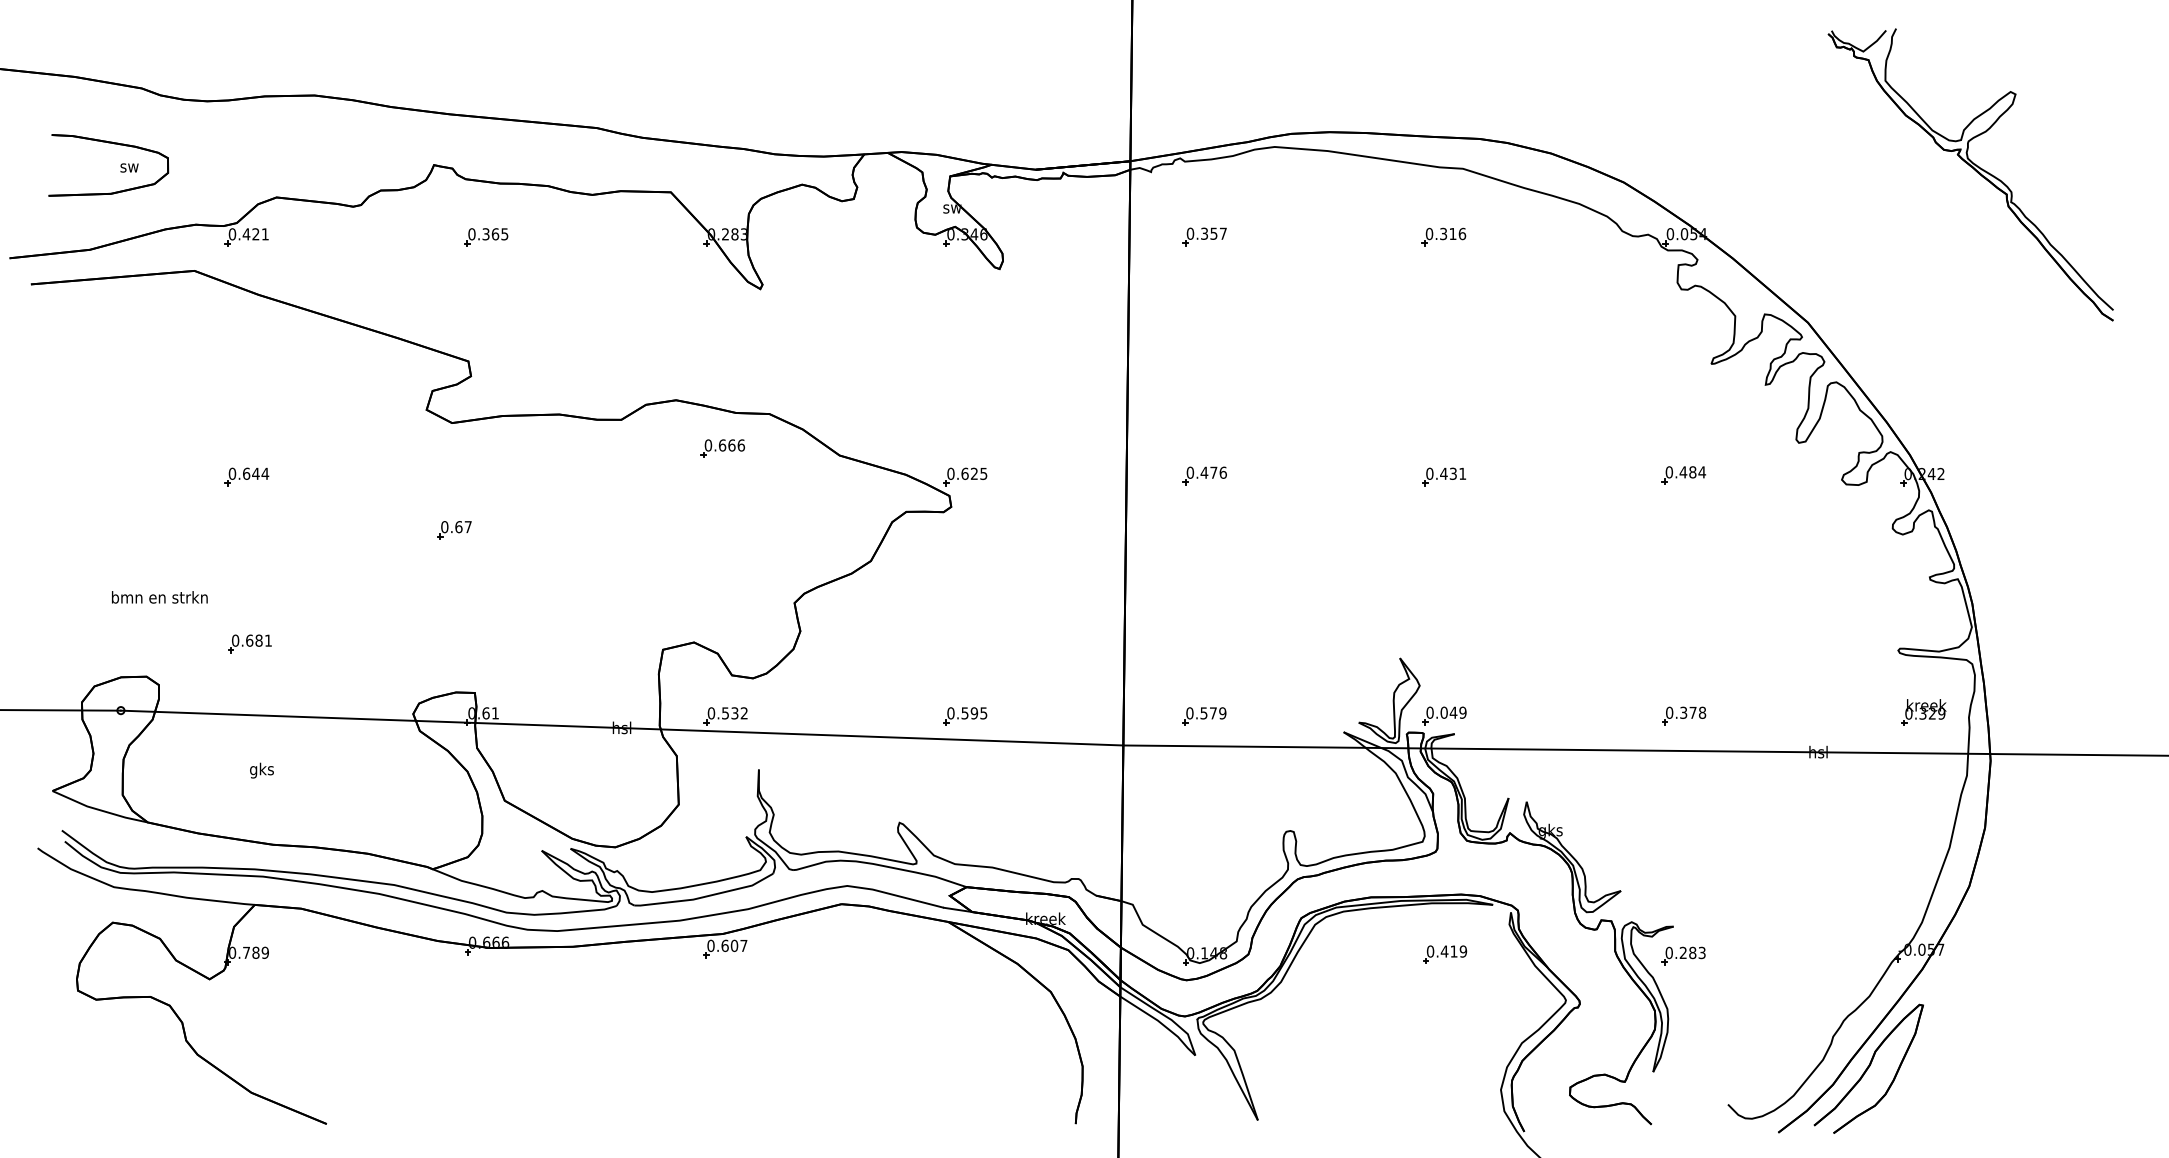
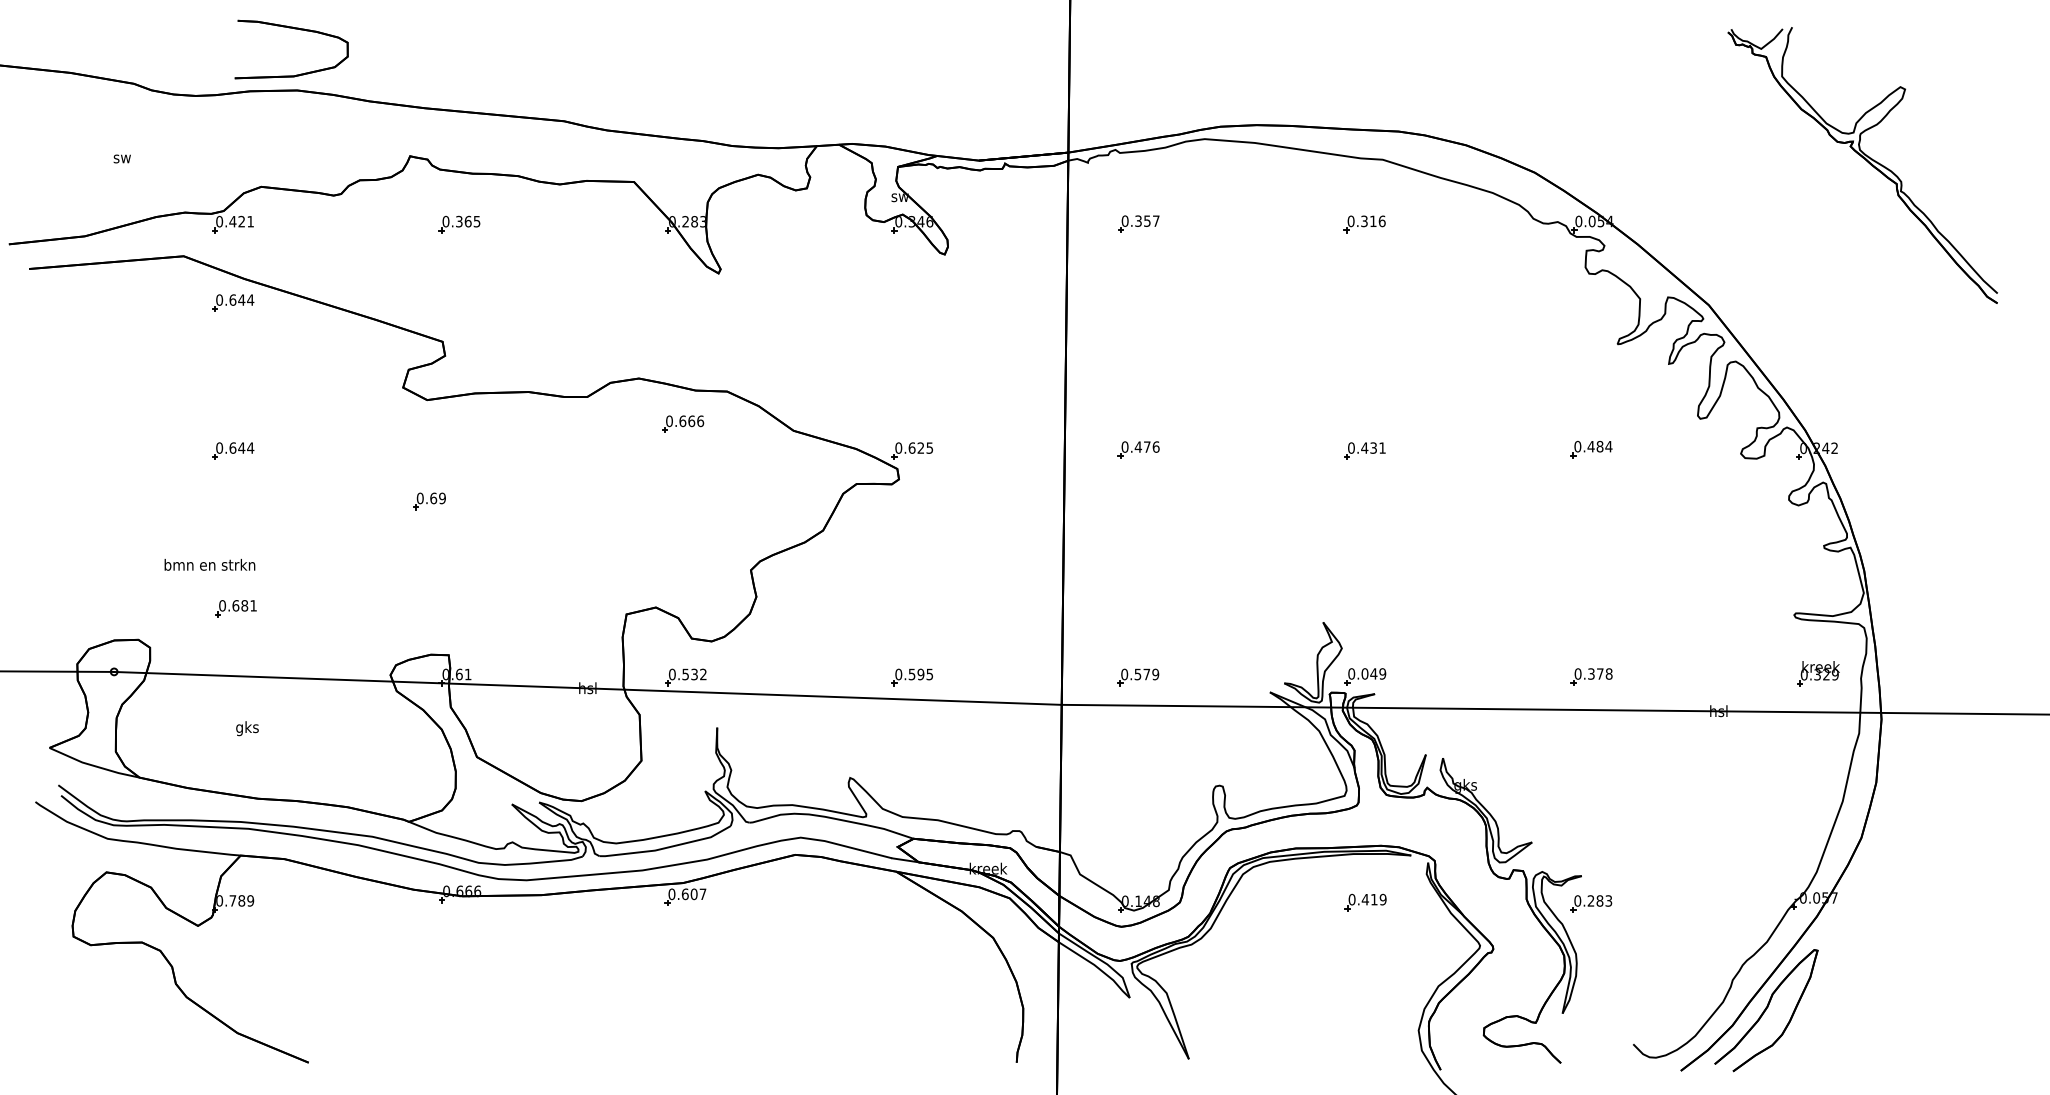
part: (111, 144) -> (294, 29), moved
part: (247, 319) -> (233, 302), added
text: (468, 527) -> (442, 498), 0.67 -> 0.69
text: (159, 596) -> (209, 564), moved

